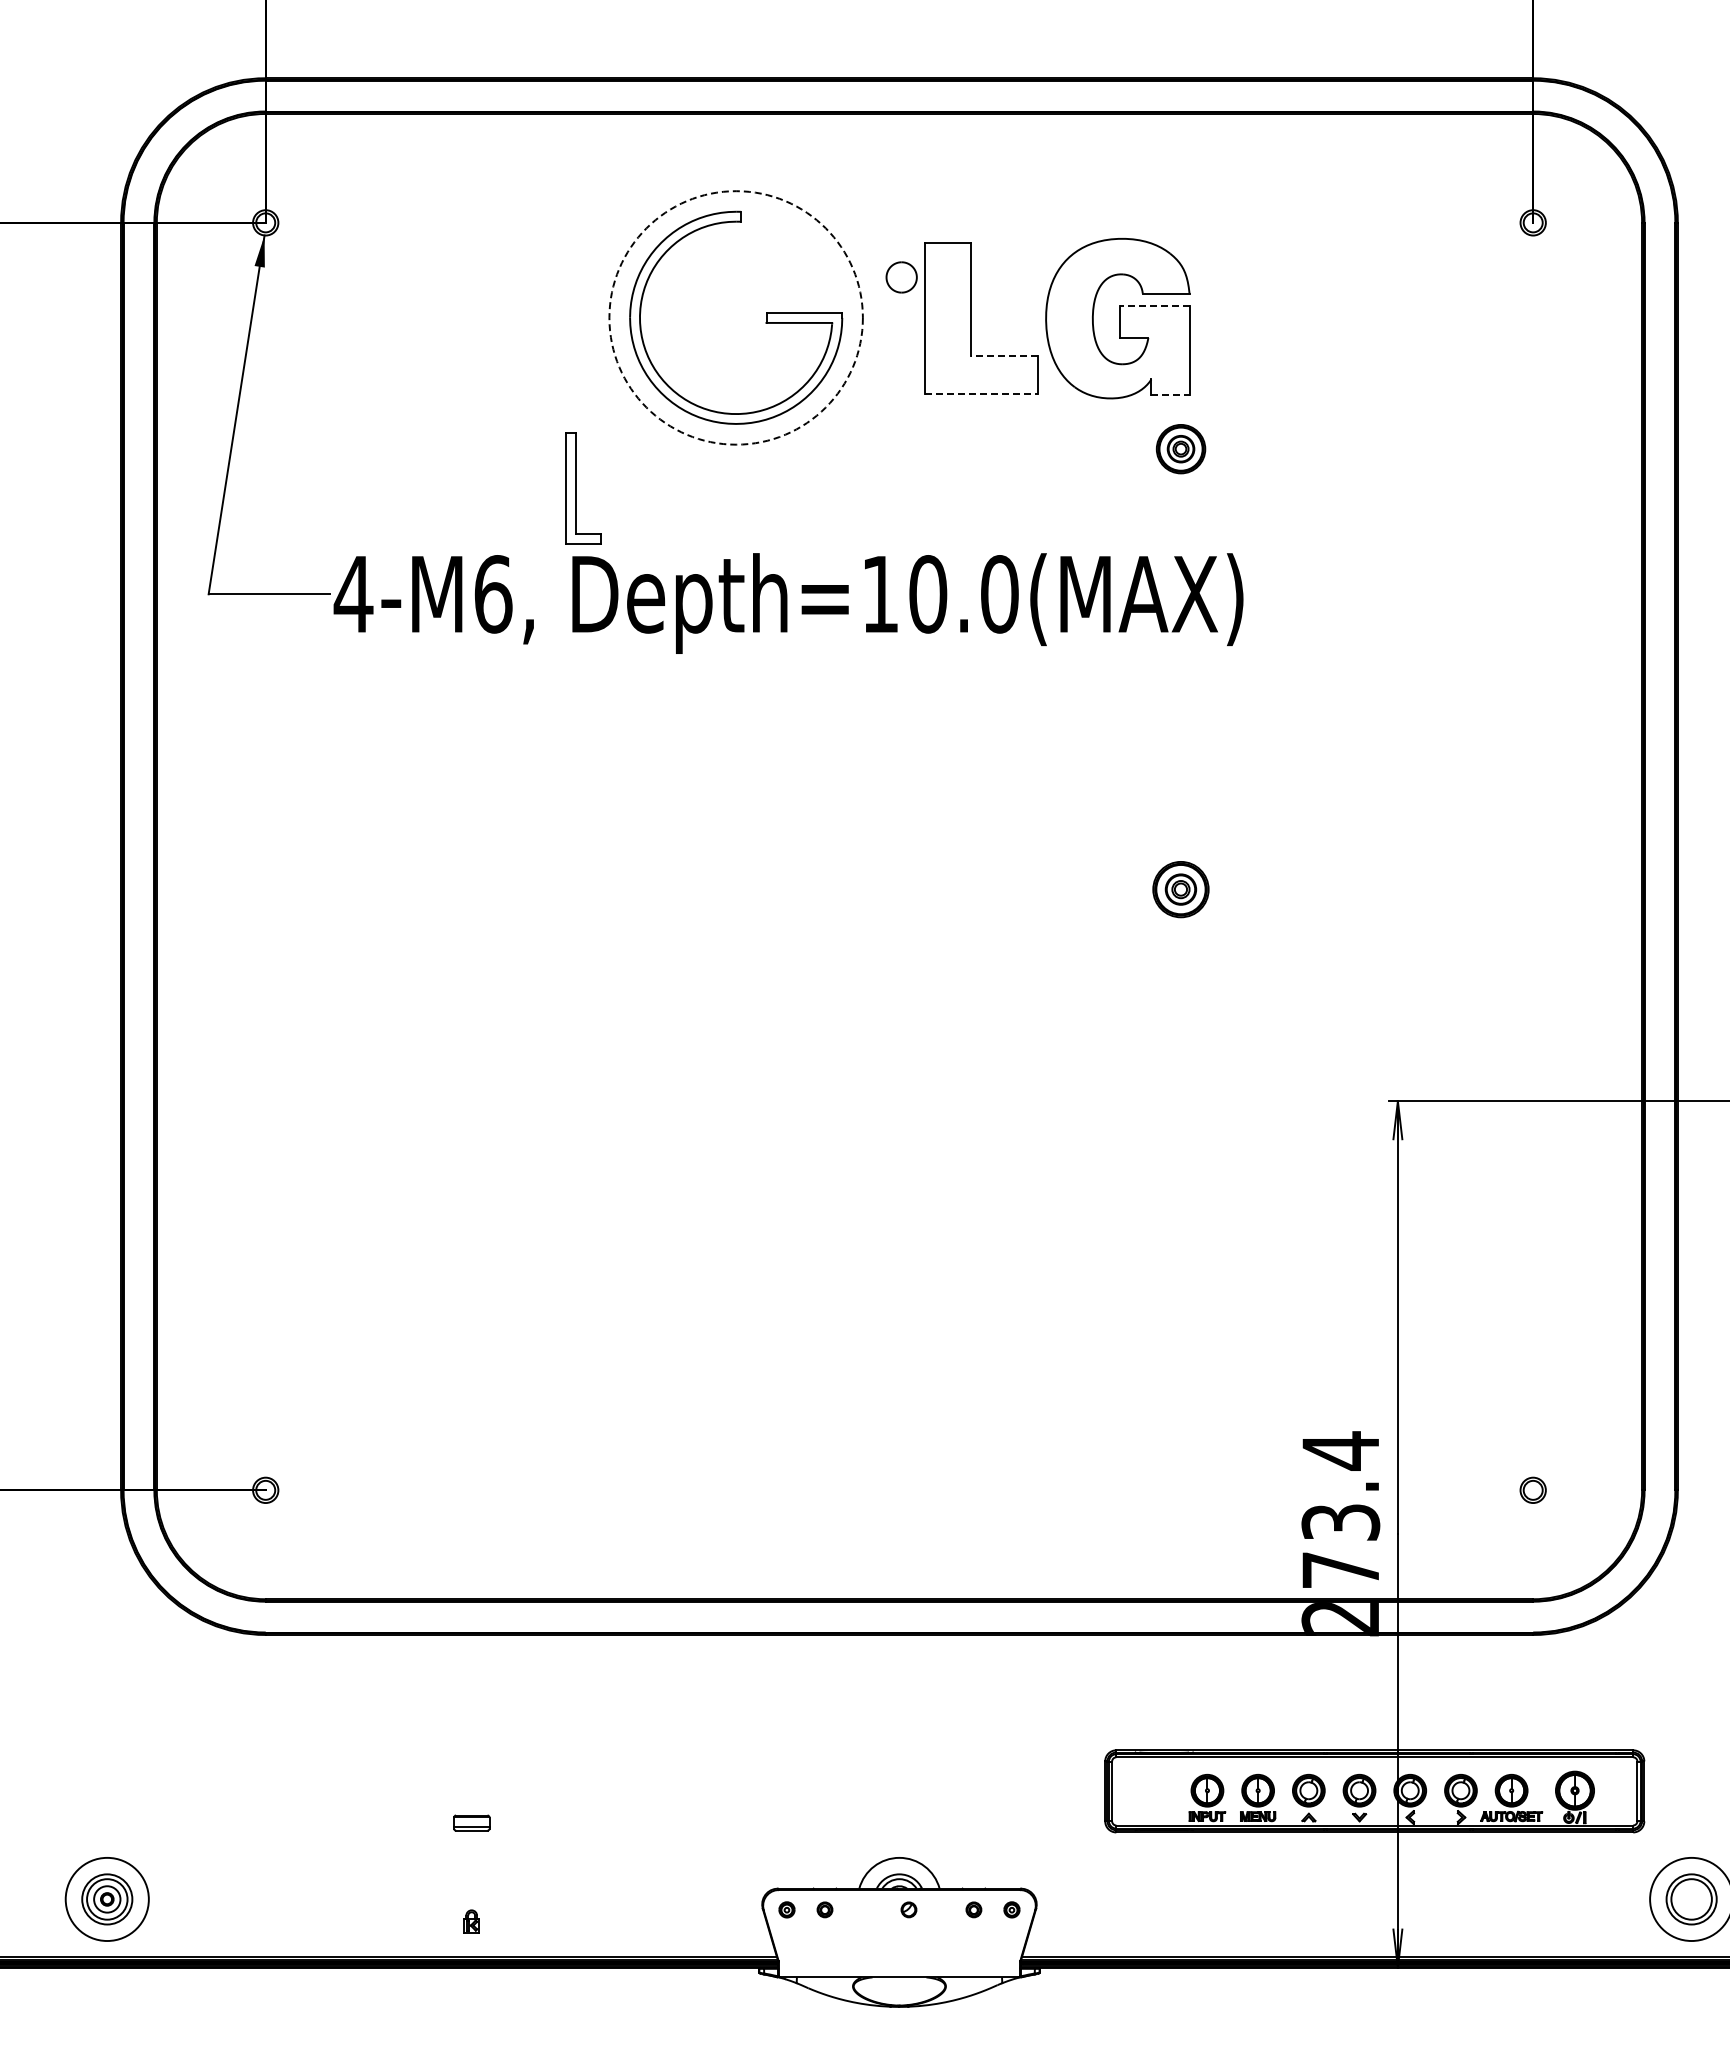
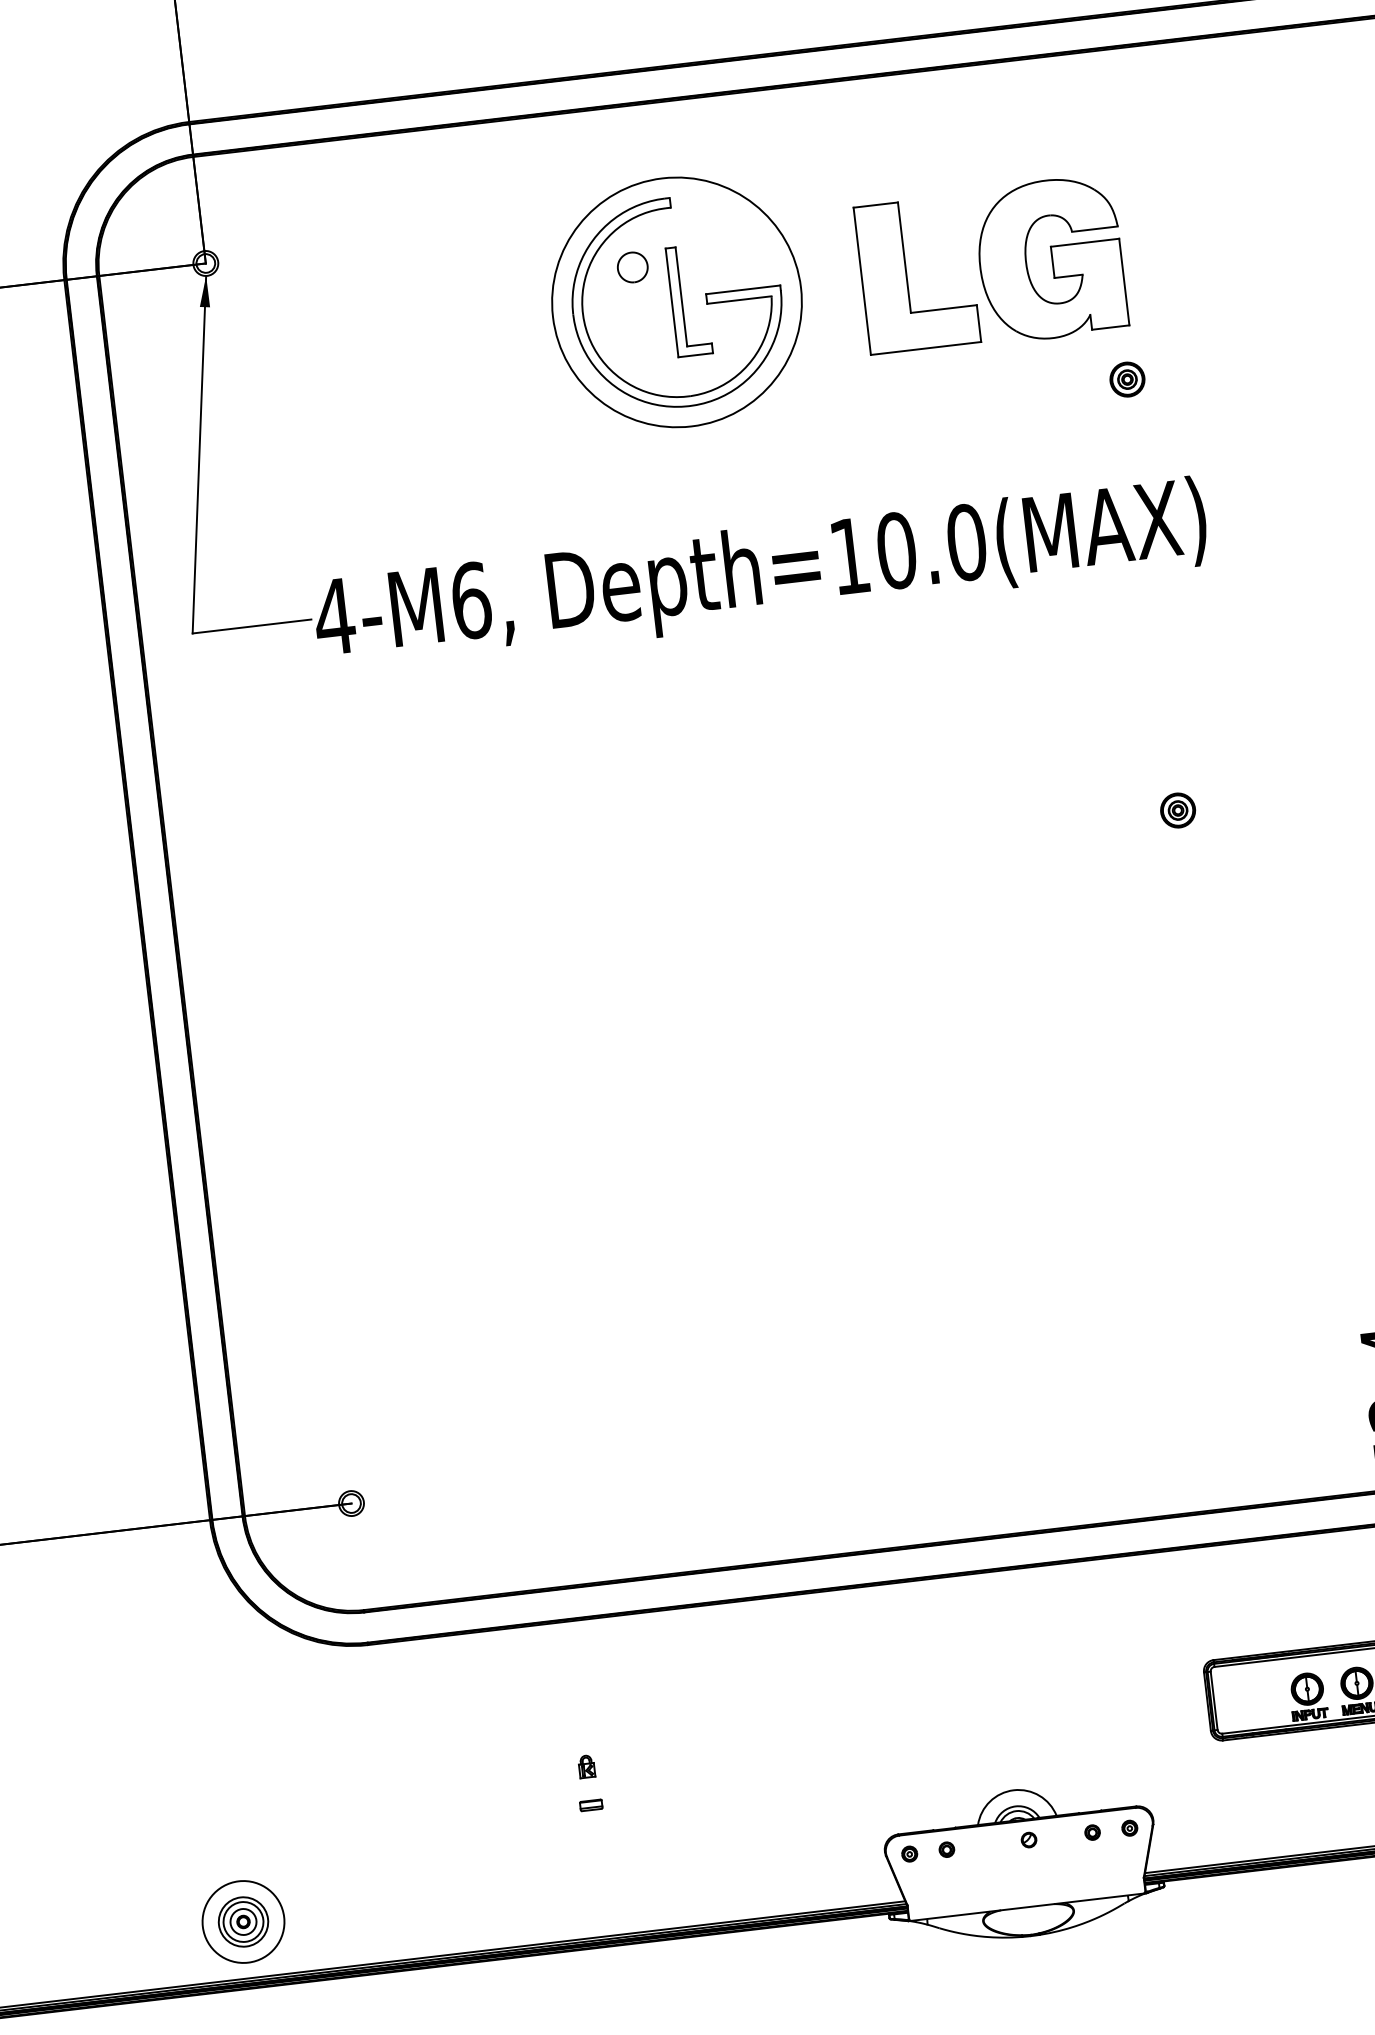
part: (901, 277) -> (632, 267), moved
line: (1154, 306) -> (1084, 243), dashed -> solid
circle: (735, 317) -> (676, 302), dashed -> solid
line: (1004, 356) -> (943, 309), dashed -> solid
line: (982, 393) -> (926, 348), dashed -> solid
line: (1170, 394) -> (1110, 327), dashed -> solid
part: (1181, 448) -> (1127, 378), size x0.71
part: (576, 488) -> (682, 301), moved
part: (1181, 889) -> (1178, 810), size x0.62
part: (471, 1822) -> (591, 1804), size x0.62
part: (471, 1921) -> (586, 1766), moved

